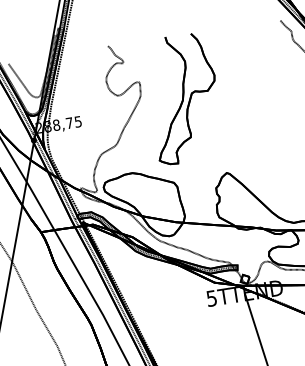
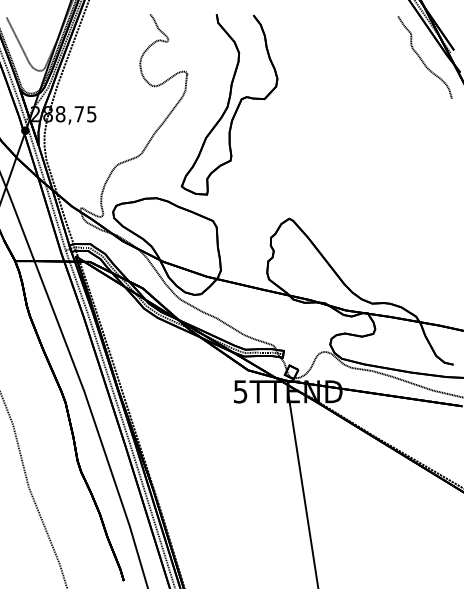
part: (183, 98) -> (229, 104), moved

